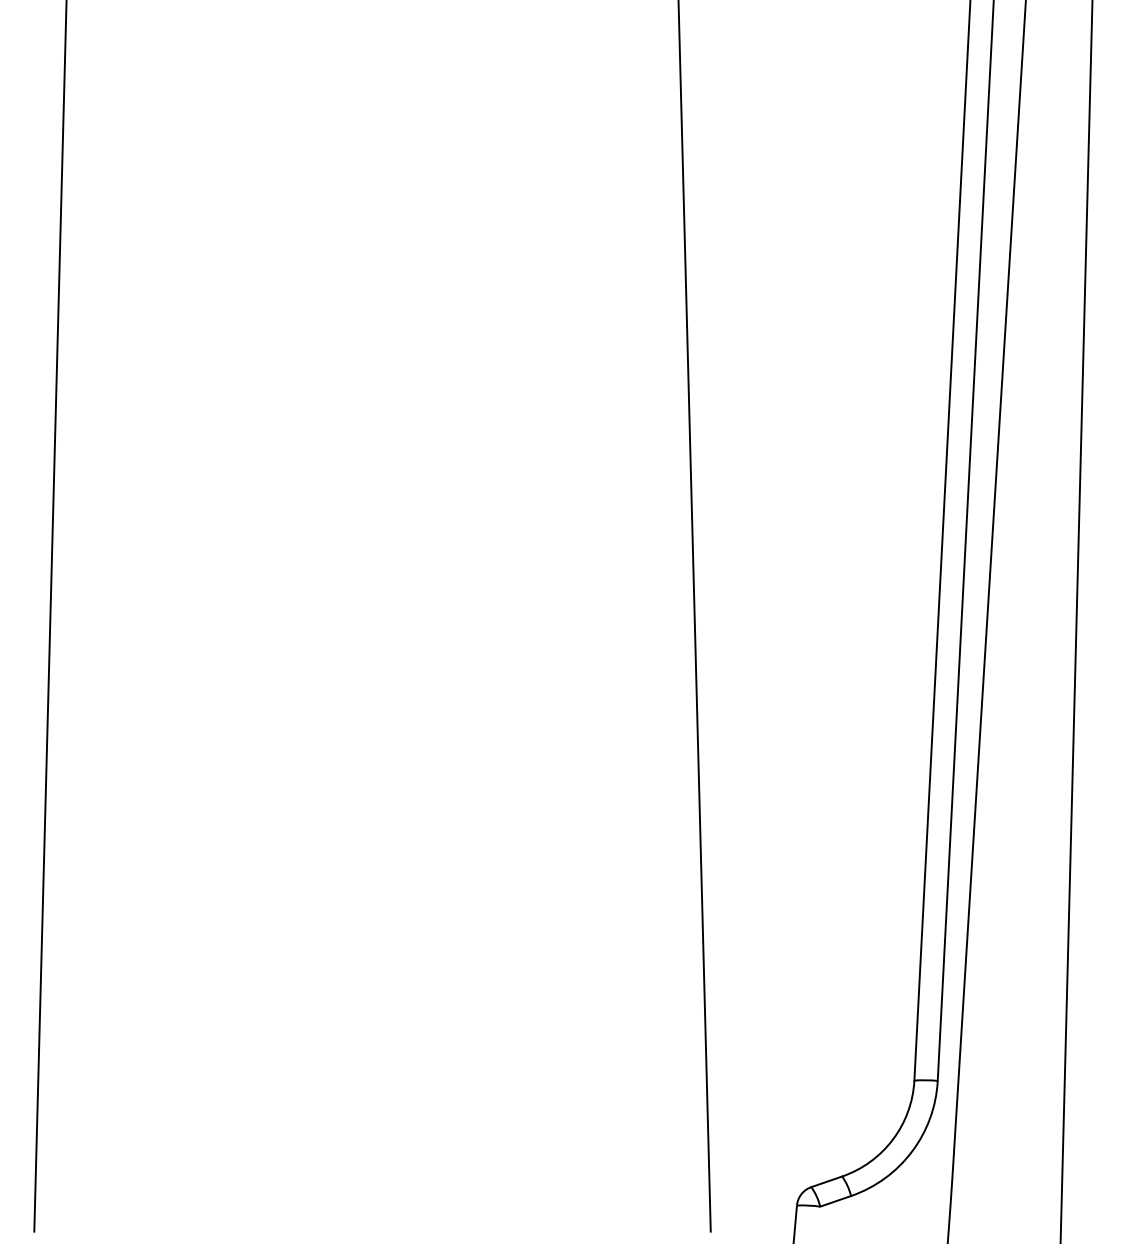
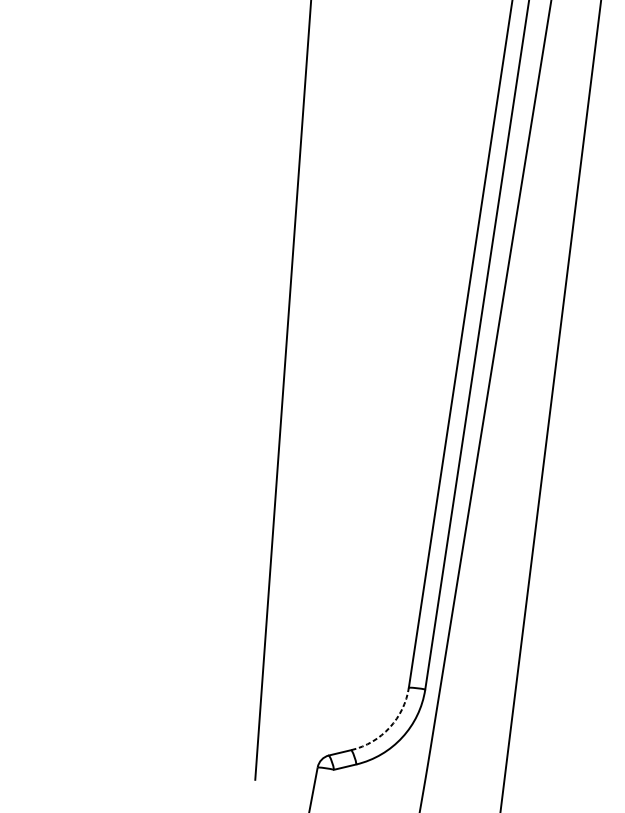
arc: (892, 1139) -> (389, 727), solid -> dashed

